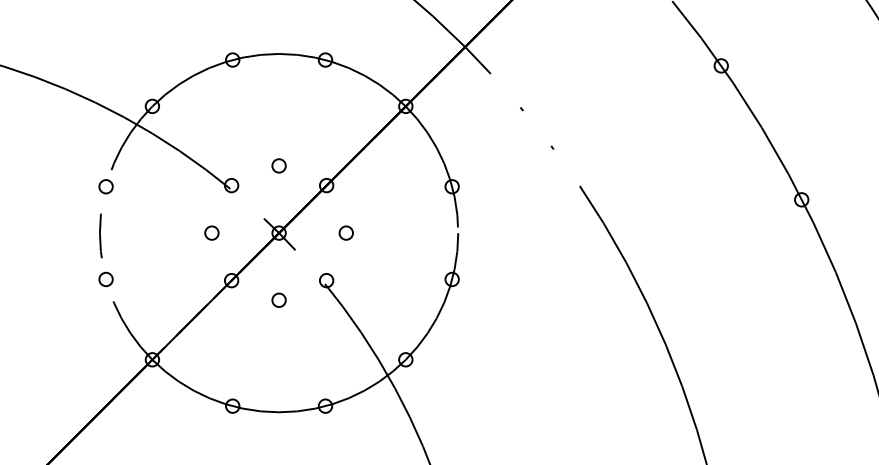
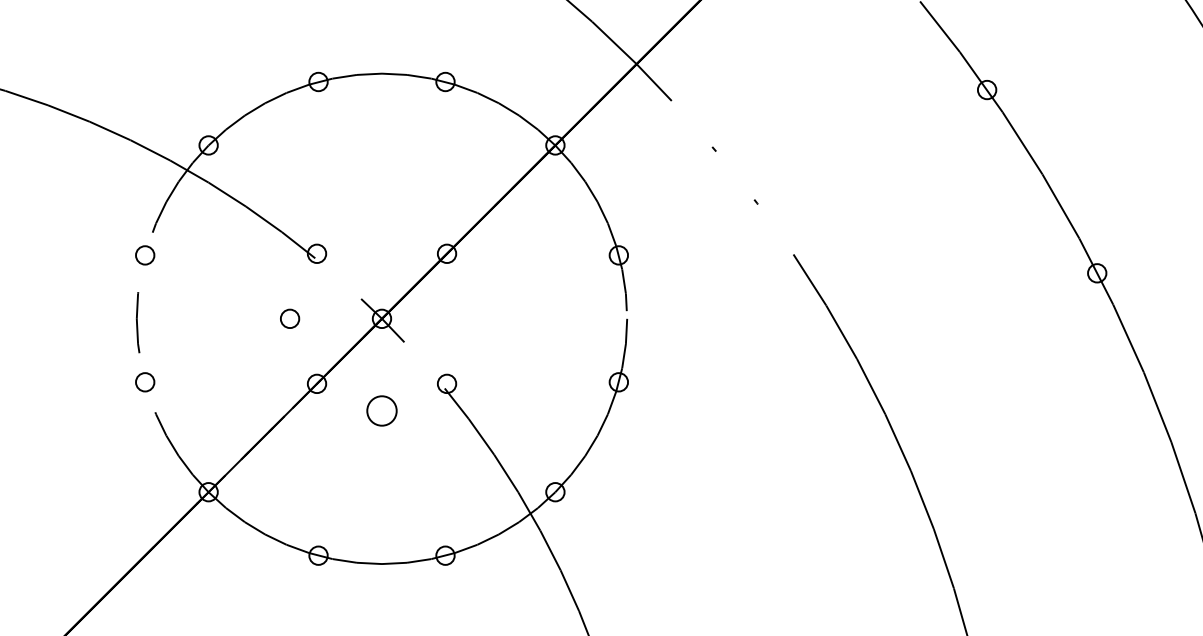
circle: (278, 165) -> (381, 226), removed
circle: (345, 232) -> (473, 318), removed
circle: (278, 300) -> (381, 410), size x1.6

